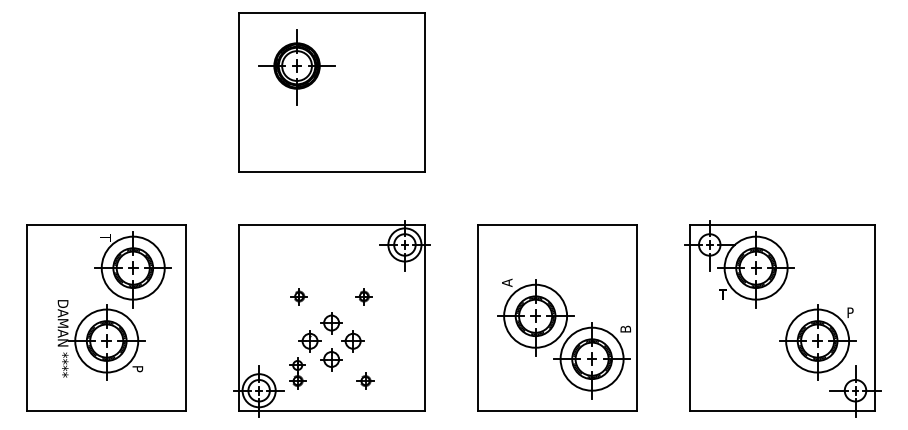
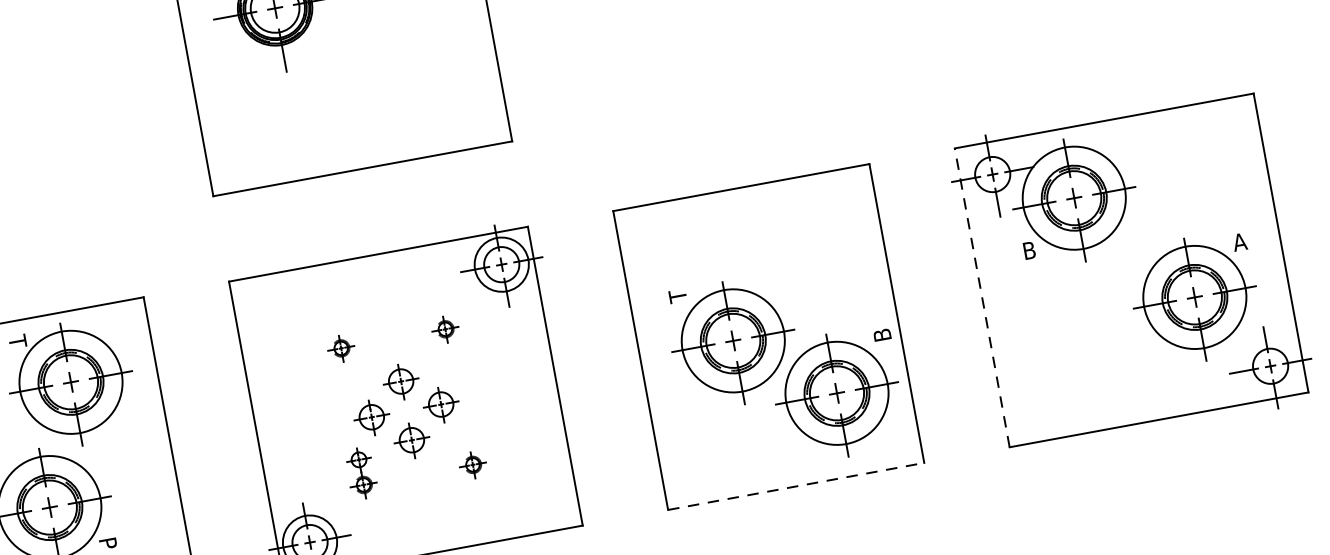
text: (507, 282) -> (678, 294), A -> T
text: (722, 294) -> (1027, 250), T -> B
text: (850, 312) -> (1239, 241), P -> A
line: (689, 317) -> (981, 297), solid -> dashed
part: (331, 338) -> (405, 406), moved
line: (557, 410) -> (796, 486), solid -> dashed

